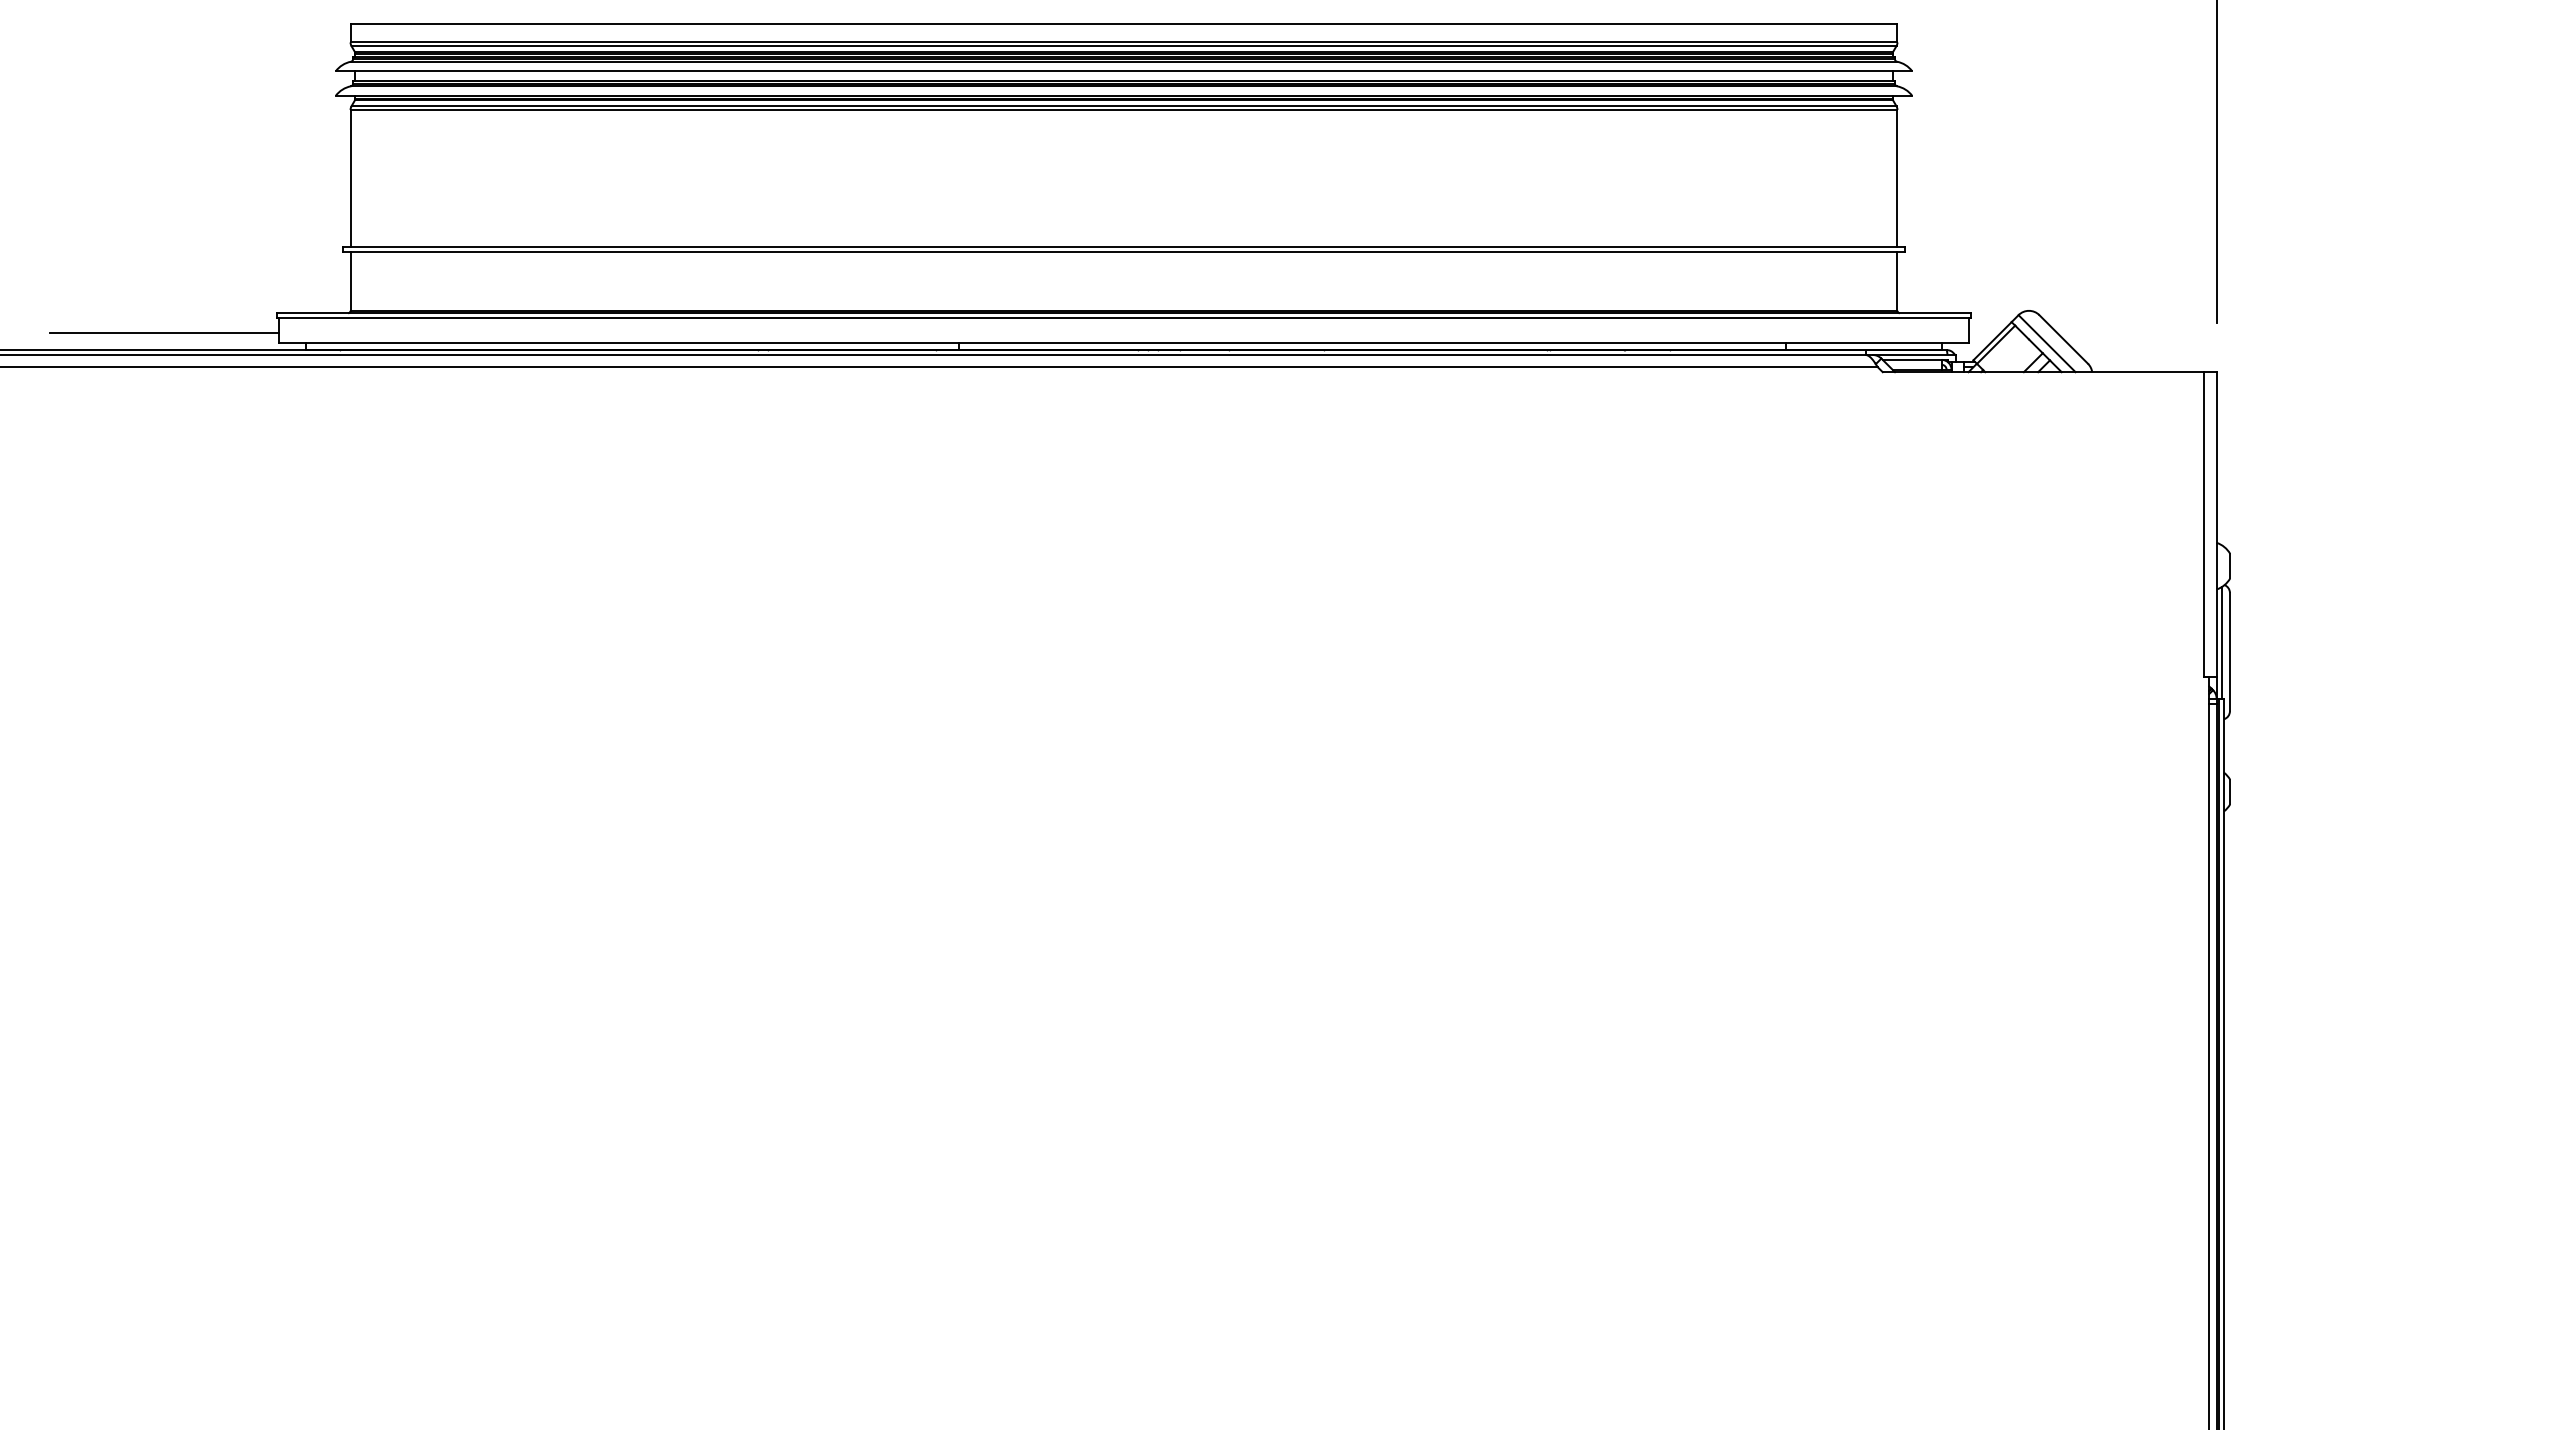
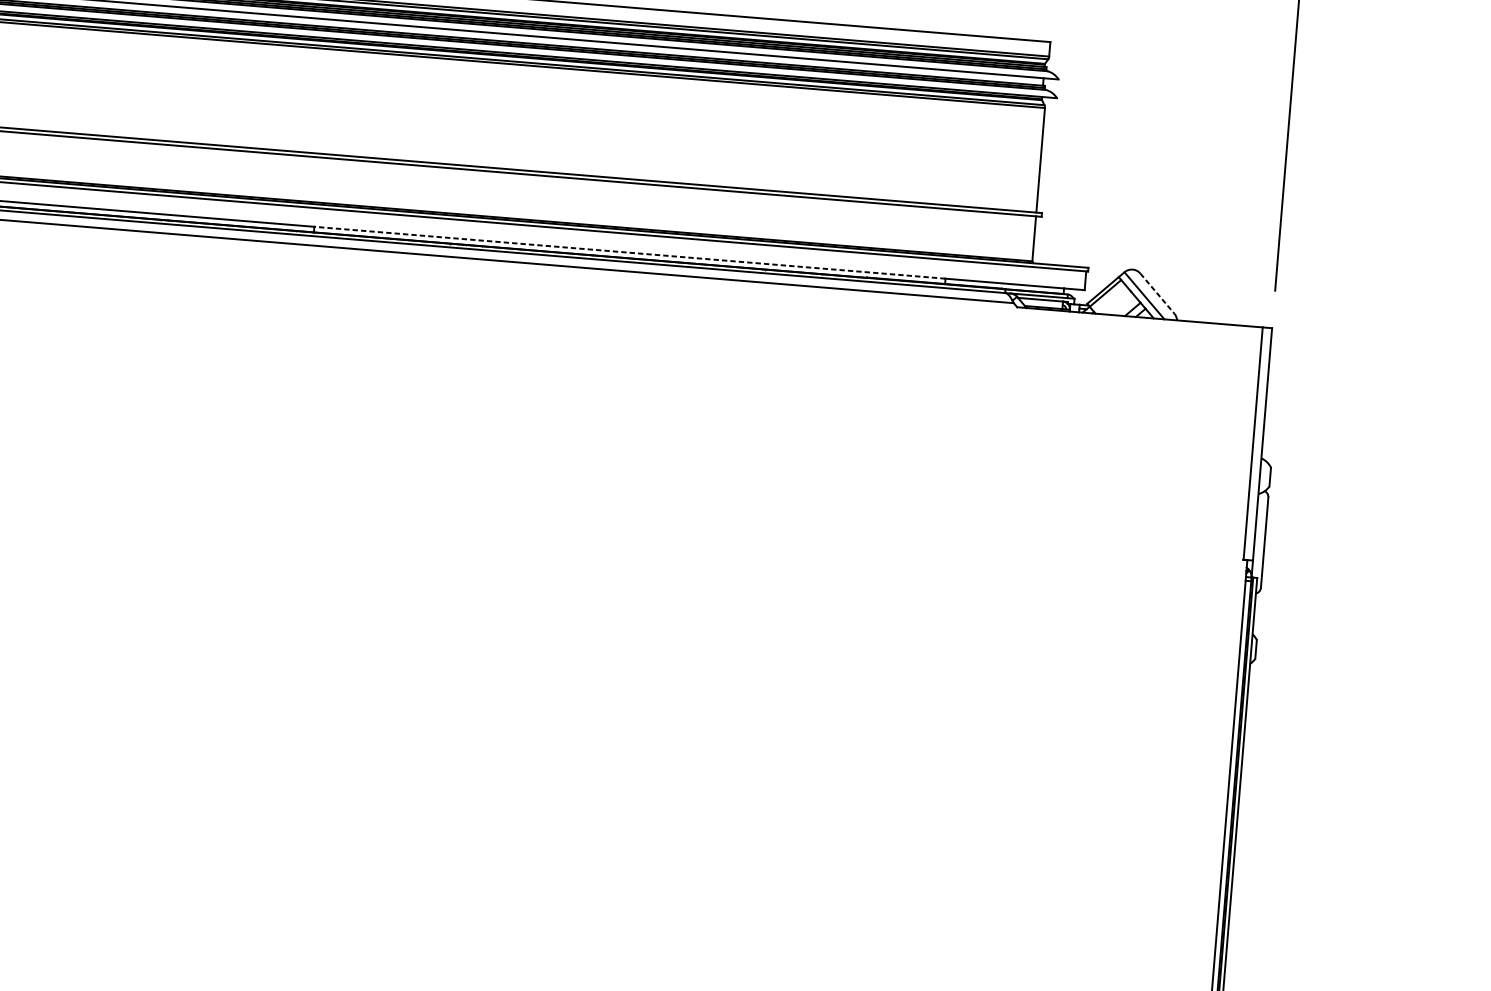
line: (2064, 339) -> (1158, 293), solid -> dashed
line: (1372, 342) -> (629, 252), solid -> dashed
line: (2221, 642) -> (1258, 534), removed

